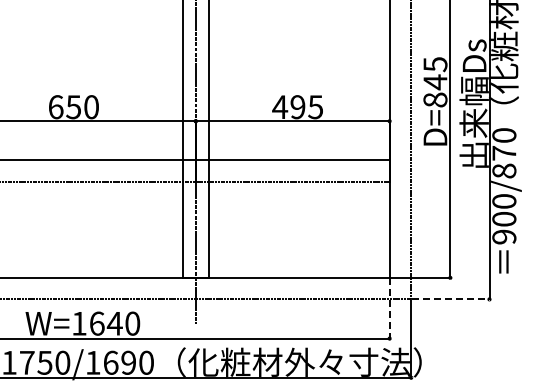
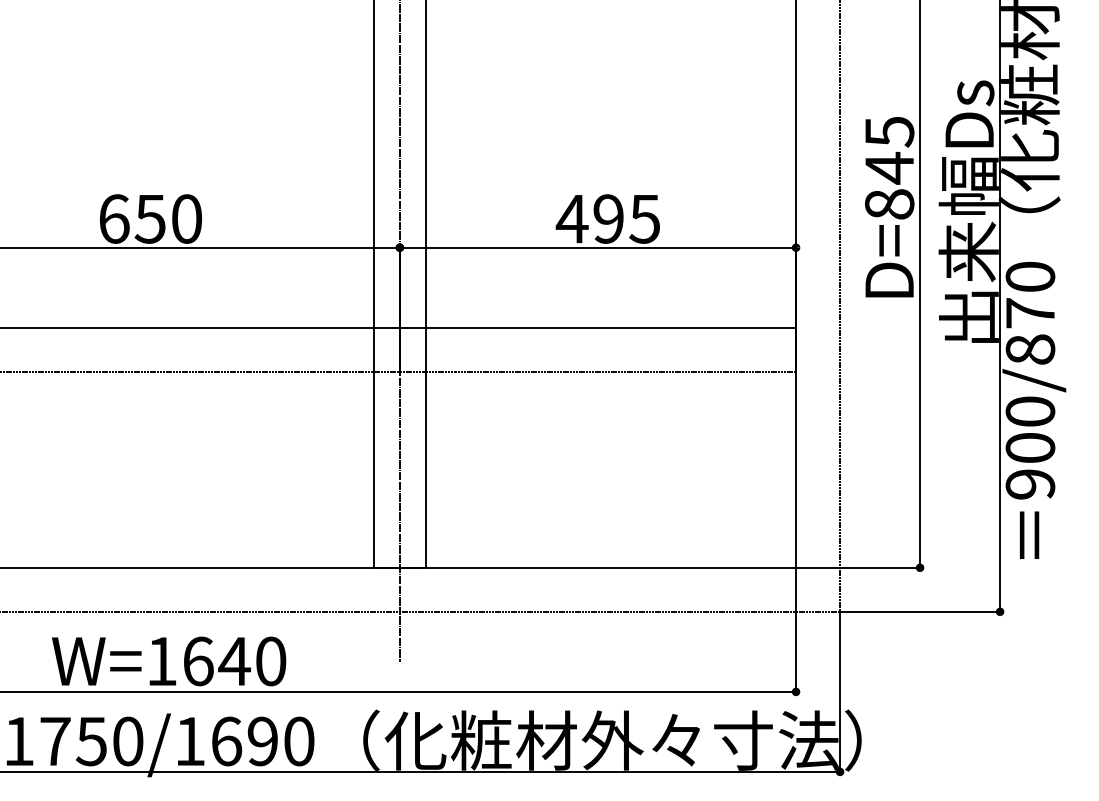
line: (451, 299) -> (922, 612), dashed -> solid
line: (389, 309) -> (795, 632), dashed -> solid

